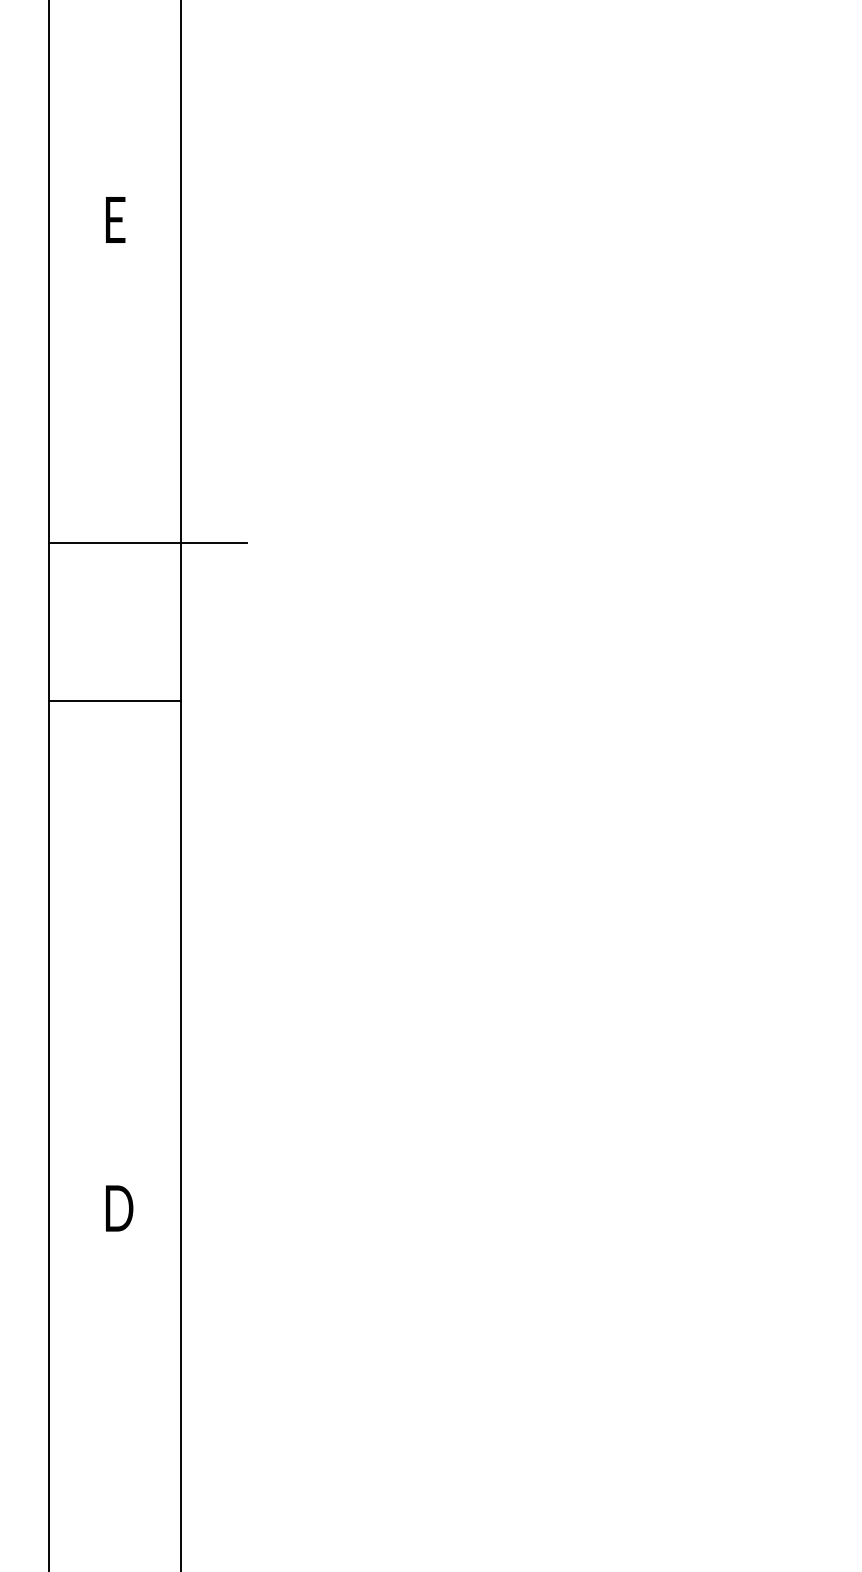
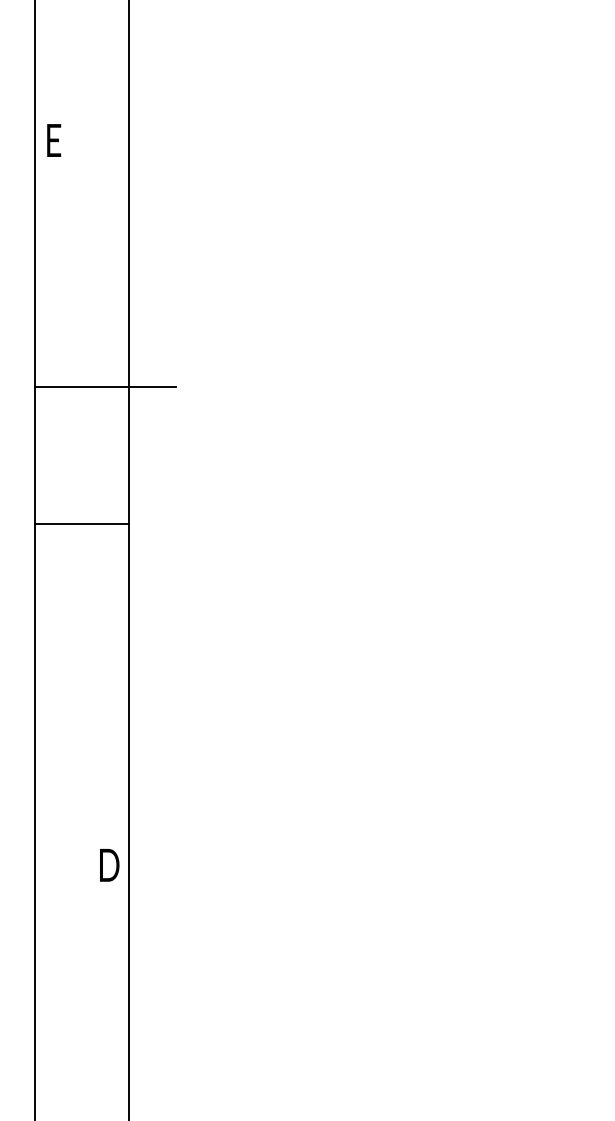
text: (115, 219) -> (54, 140), moved
line: (114, 701) -> (81, 523), moved
text: (119, 1208) -> (109, 865), moved

